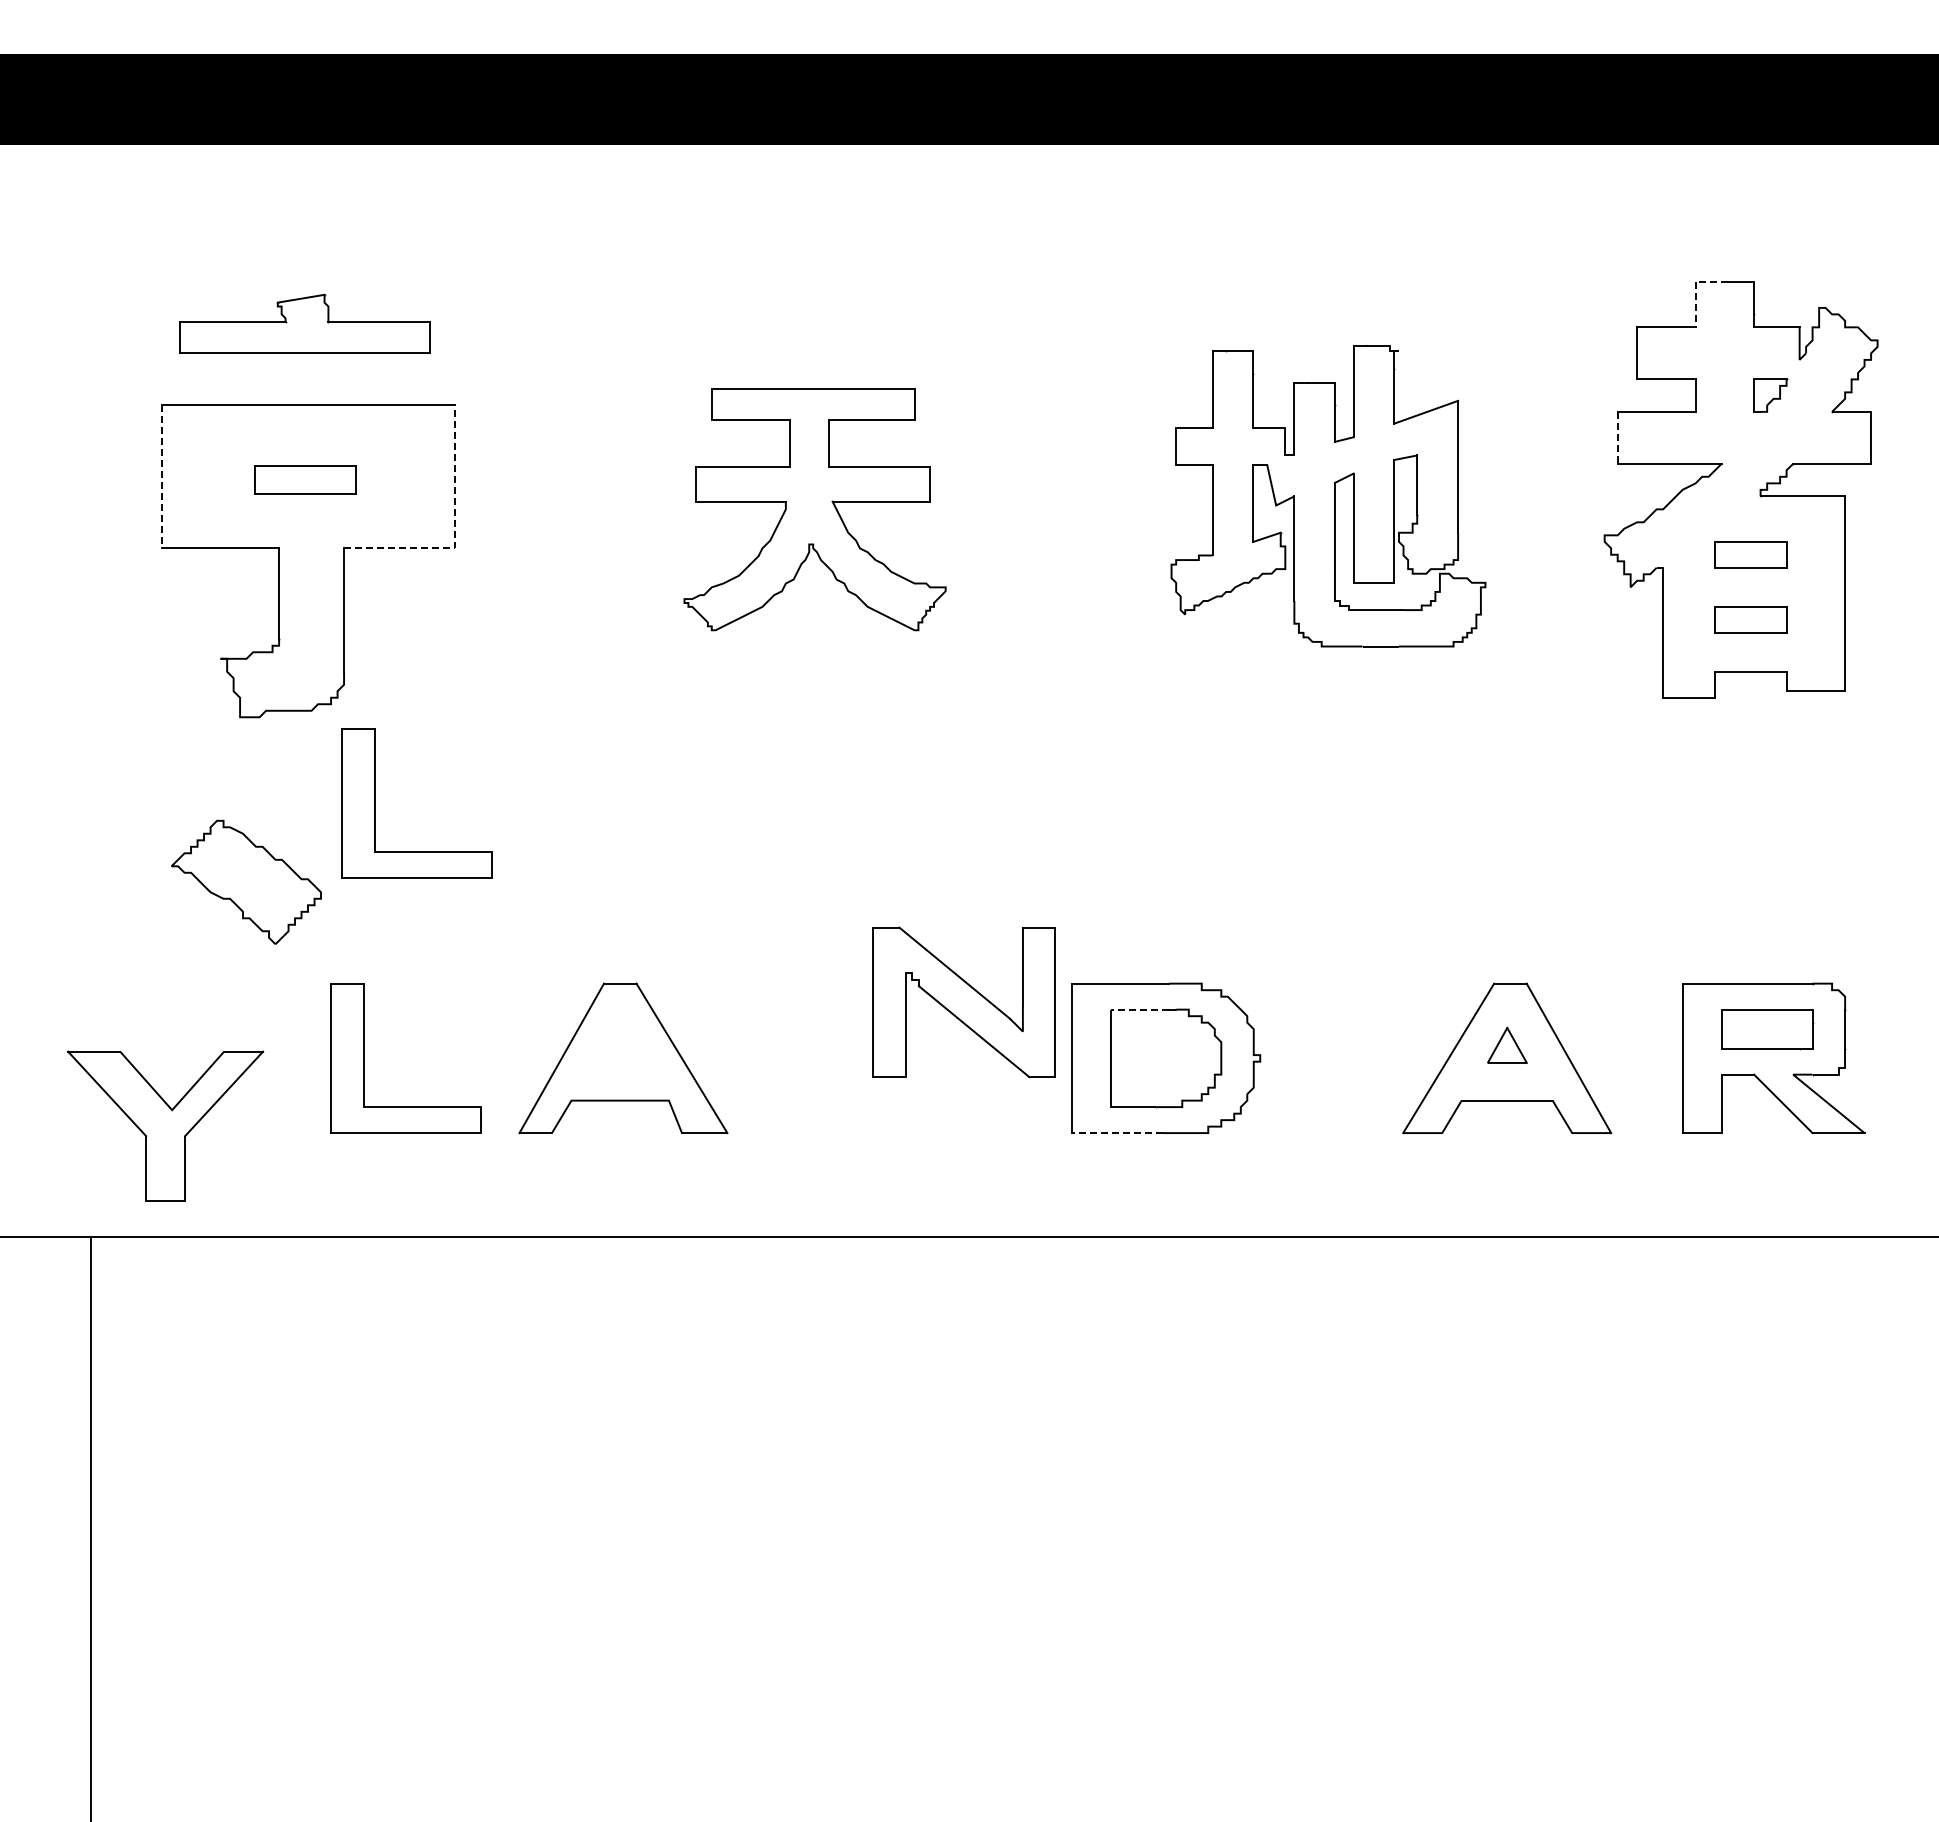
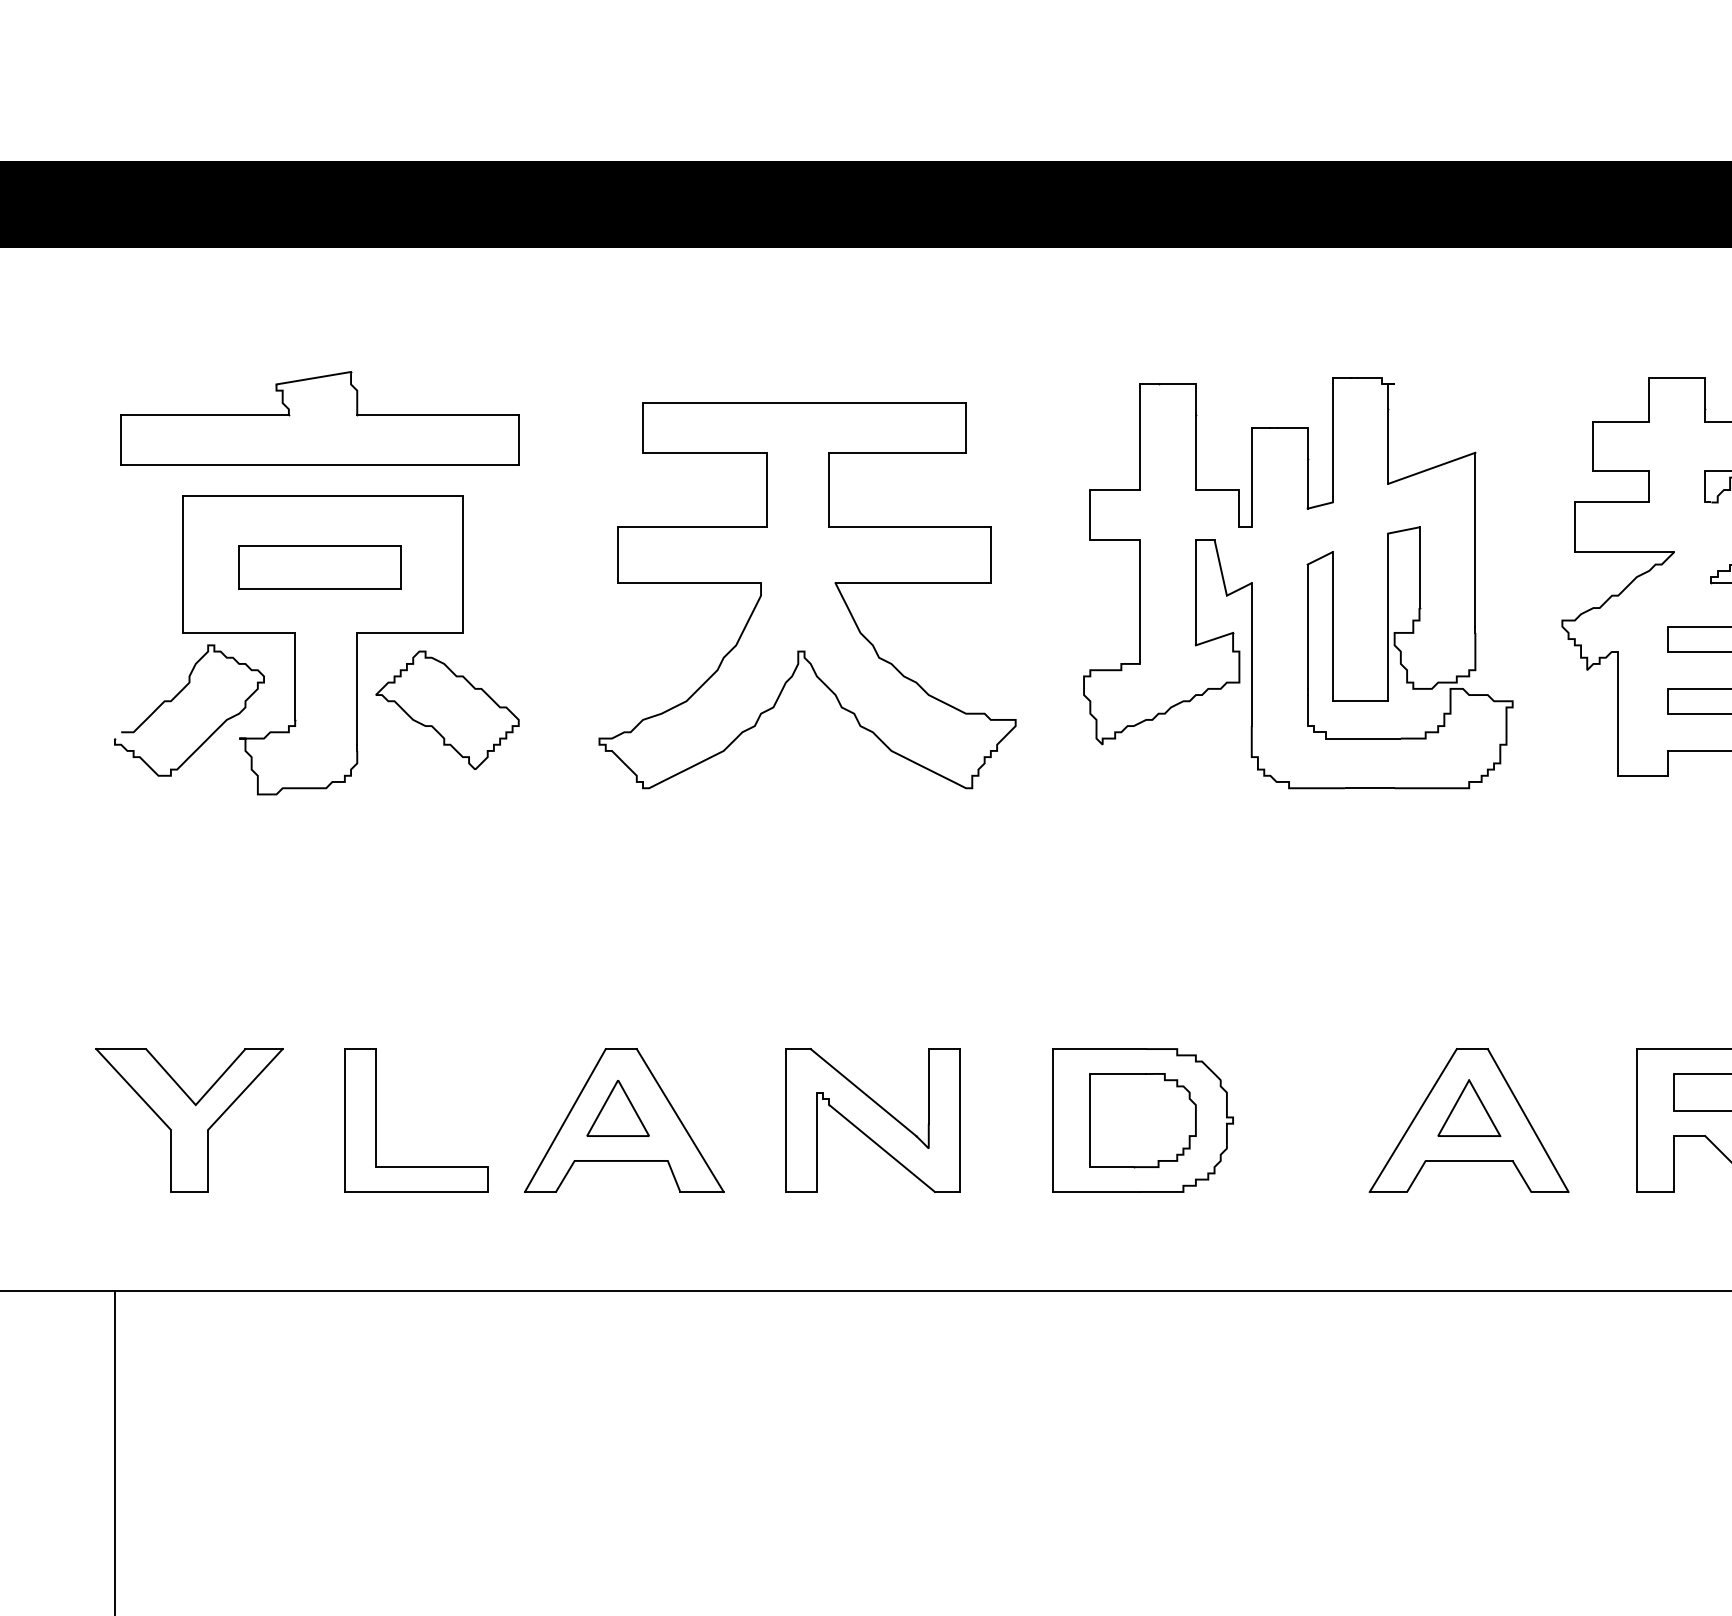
line: (1695, 287) -> (1649, 383), dashed -> solid
part: (304, 323) -> (319, 417), size x1.67
line: (1617, 437) -> (1574, 526), dashed -> solid
line: (162, 477) -> (183, 565), dashed -> solid
part: (305, 479) -> (320, 567), size x1.67
part: (1328, 496) -> (1298, 583), size x1.43
part: (814, 509) -> (806, 595), size x1.67
line: (454, 532) -> (462, 617), dashed -> solid
part: (154, 615) -> (176, 697), added
part: (375, 803) -> (387, 876), removed
part: (246, 881) -> (447, 709), moved
part: (963, 1002) -> (871, 1120), moved
line: (1139, 1009) -> (1117, 1073), dashed -> solid
part: (616, 1045) -> (617, 1108), added
part: (1507, 1045) -> (1469, 1108), size x1.67
part: (165, 1125) -> (189, 1119), moved
line: (1117, 1133) -> (1096, 1192), dashed -> solid

